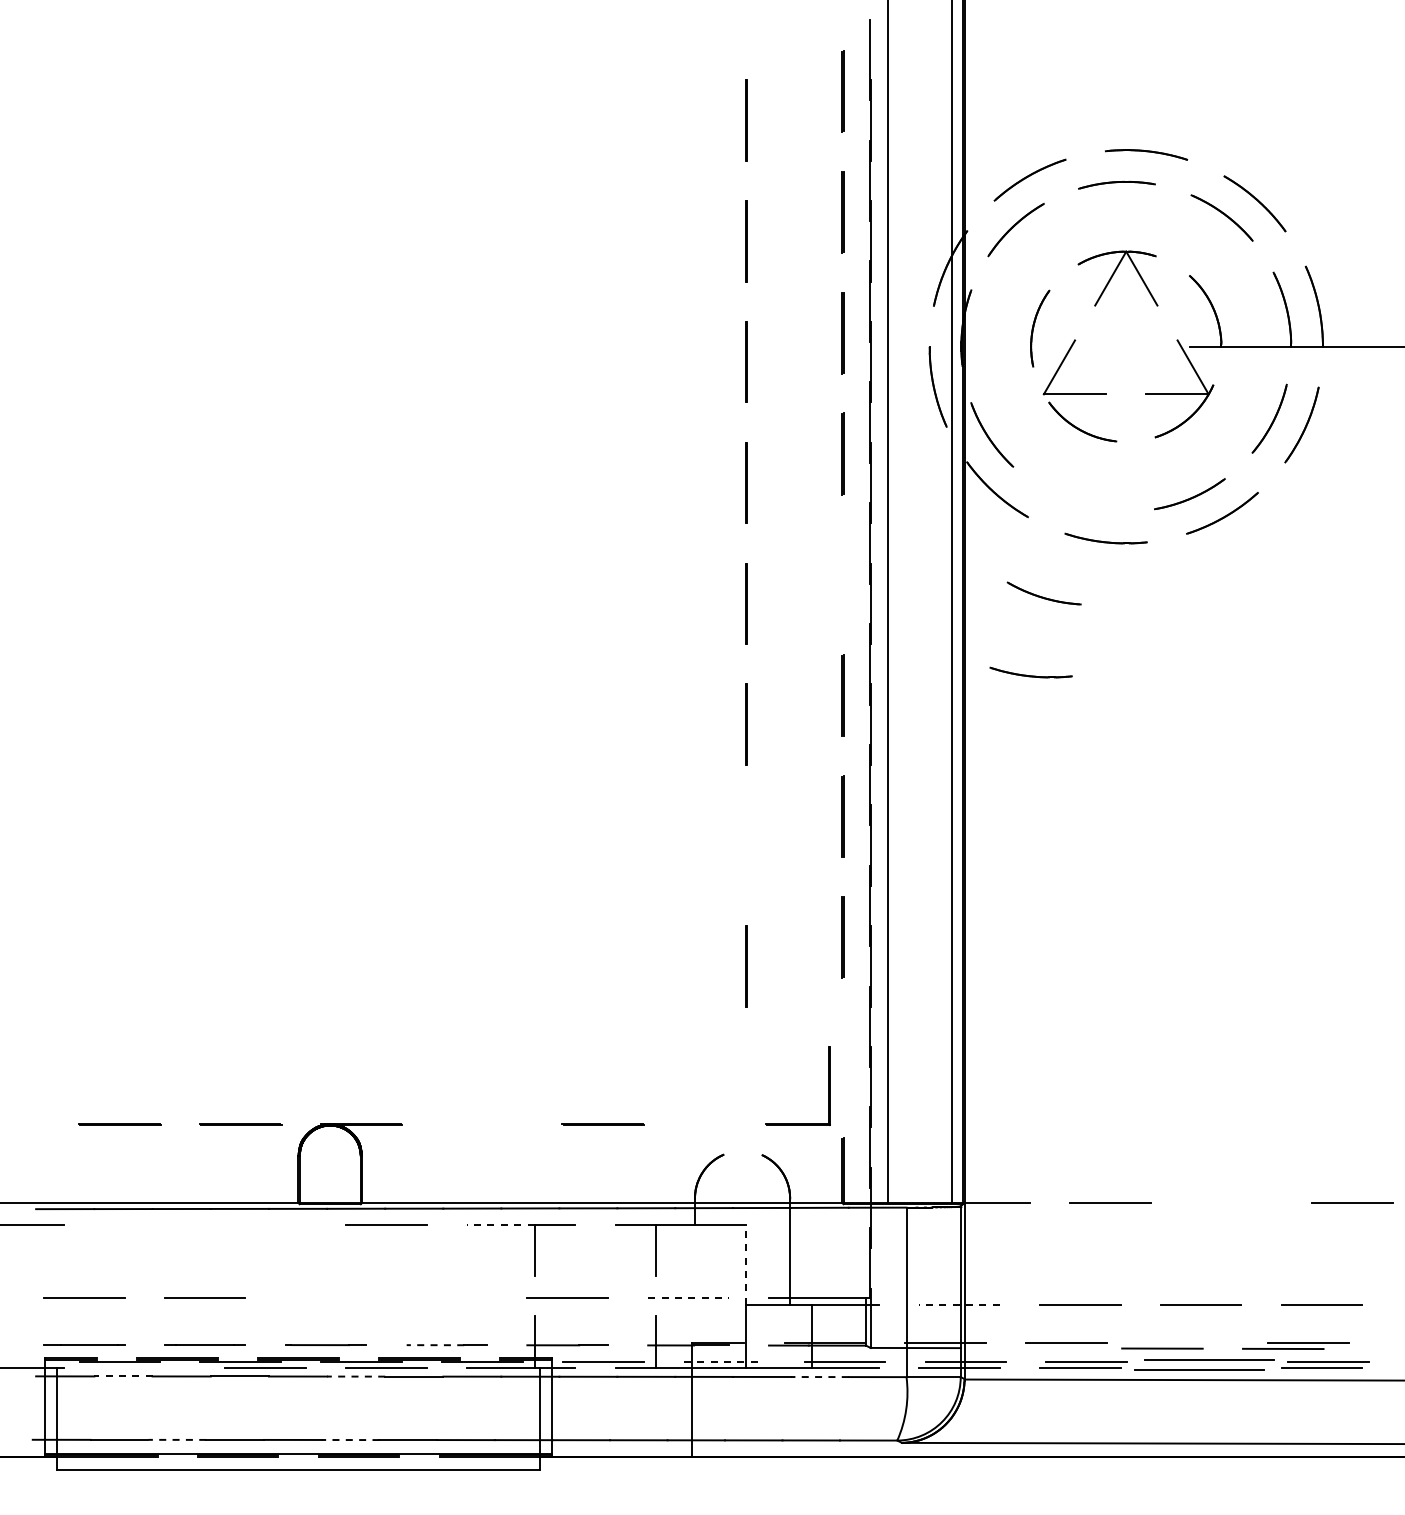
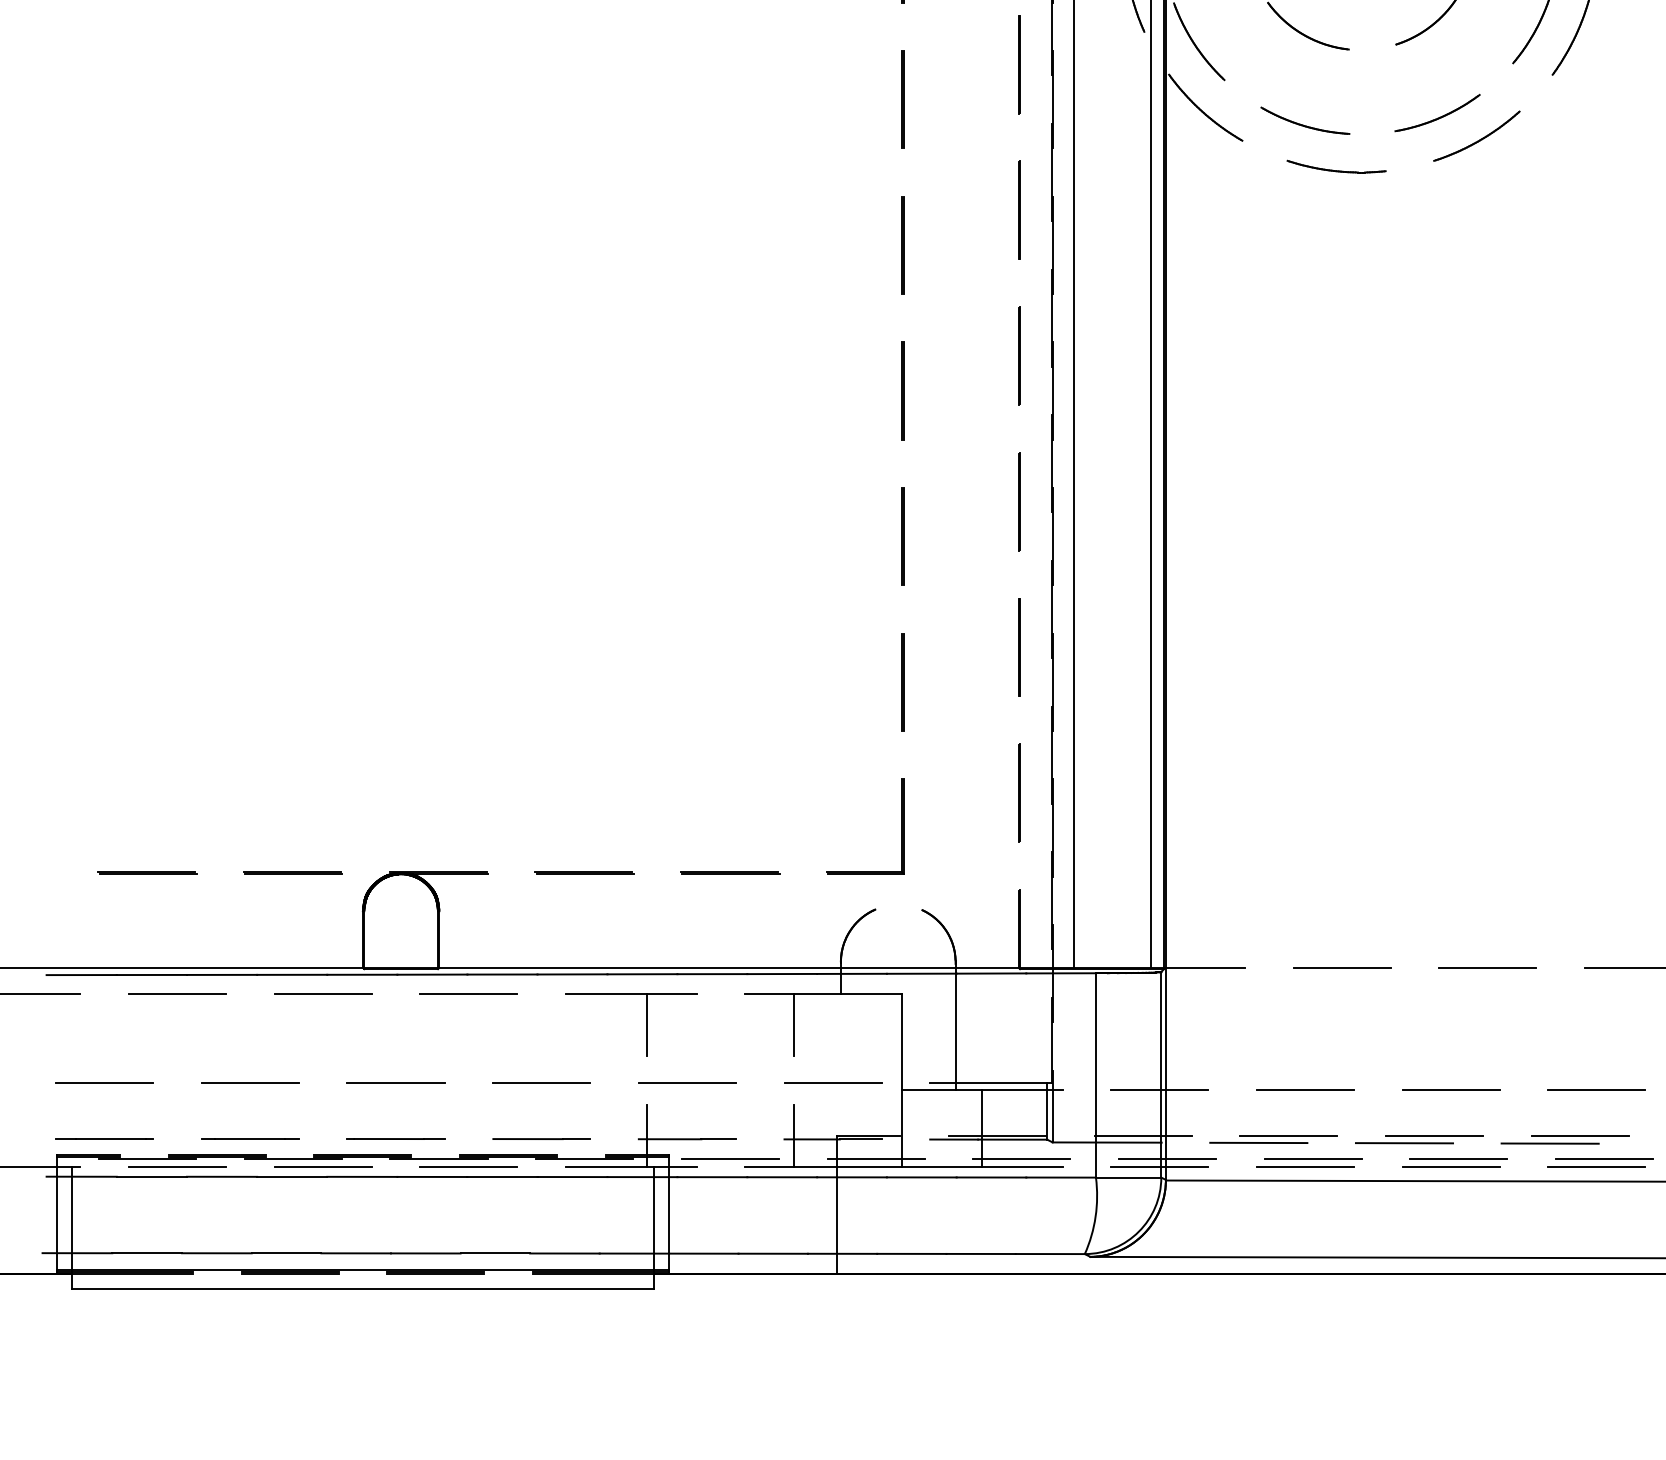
line: (842, 574) -> (1018, 209), added
part: (1043, 593) -> (1304, 120), moved
part: (1030, 672) -> (1245, 328), removed
line: (746, 845) -> (903, 536), added
line: (842, 1058) -> (1018, 793), added
part: (828, 1085) -> (901, 826), moved
line: (482, 1124) -> (584, 873), added
line: (1231, 1202) -> (1487, 967), added
line: (144, 1224) -> (177, 993), added
line: (265, 1224) -> (323, 993), added
line: (500, 1224) -> (606, 993), dashed -> solid
line: (745, 1264) -> (901, 1041), dashed -> solid
line: (446, 1297) -> (541, 1081), added
line: (325, 1298) -> (395, 1082), added
line: (688, 1298) -> (833, 1082), dashed -> solid
line: (958, 1304) -> (1158, 1090), dashed -> solid
line: (1187, 1342) -> (1434, 1135), added
line: (435, 1345) -> (528, 1139), dashed -> solid
line: (1041, 1348) -> (1258, 1143), added
line: (724, 1361) -> (876, 1158), dashed -> solid
part: (1204, 1364) -> (1455, 1162), size x0.62
line: (144, 1368) -> (177, 1167), added
line: (122, 1376) -> (150, 1176), dashed -> solid
line: (355, 1376) -> (431, 1176), dashed -> solid
line: (819, 1377) -> (991, 1178), dashed -> solid
line: (177, 1439) -> (217, 1252), dashed -> solid
line: (350, 1440) -> (425, 1254), dashed -> solid

